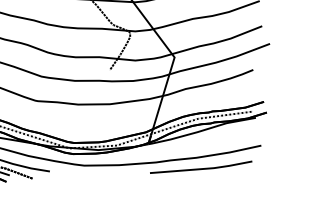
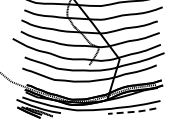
line: (203, 168) -> (133, 111), solid -> dashed

